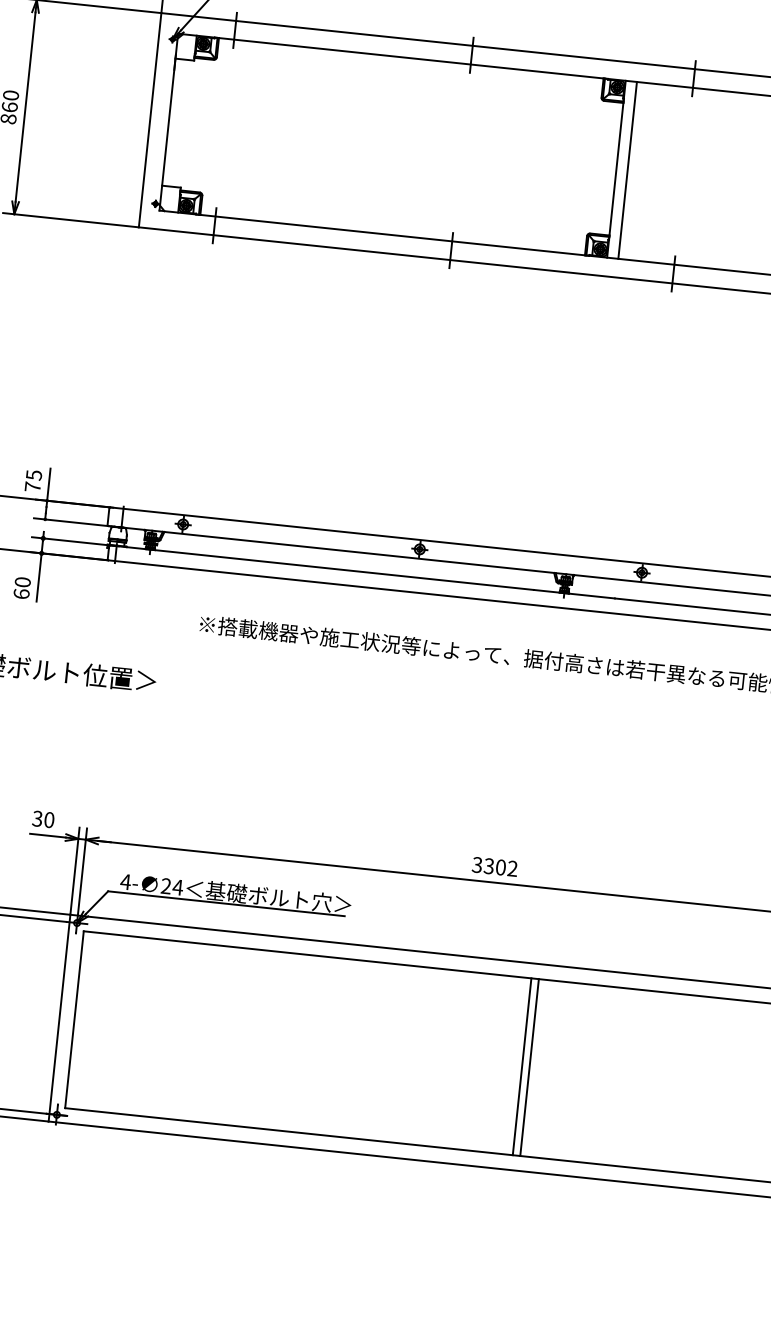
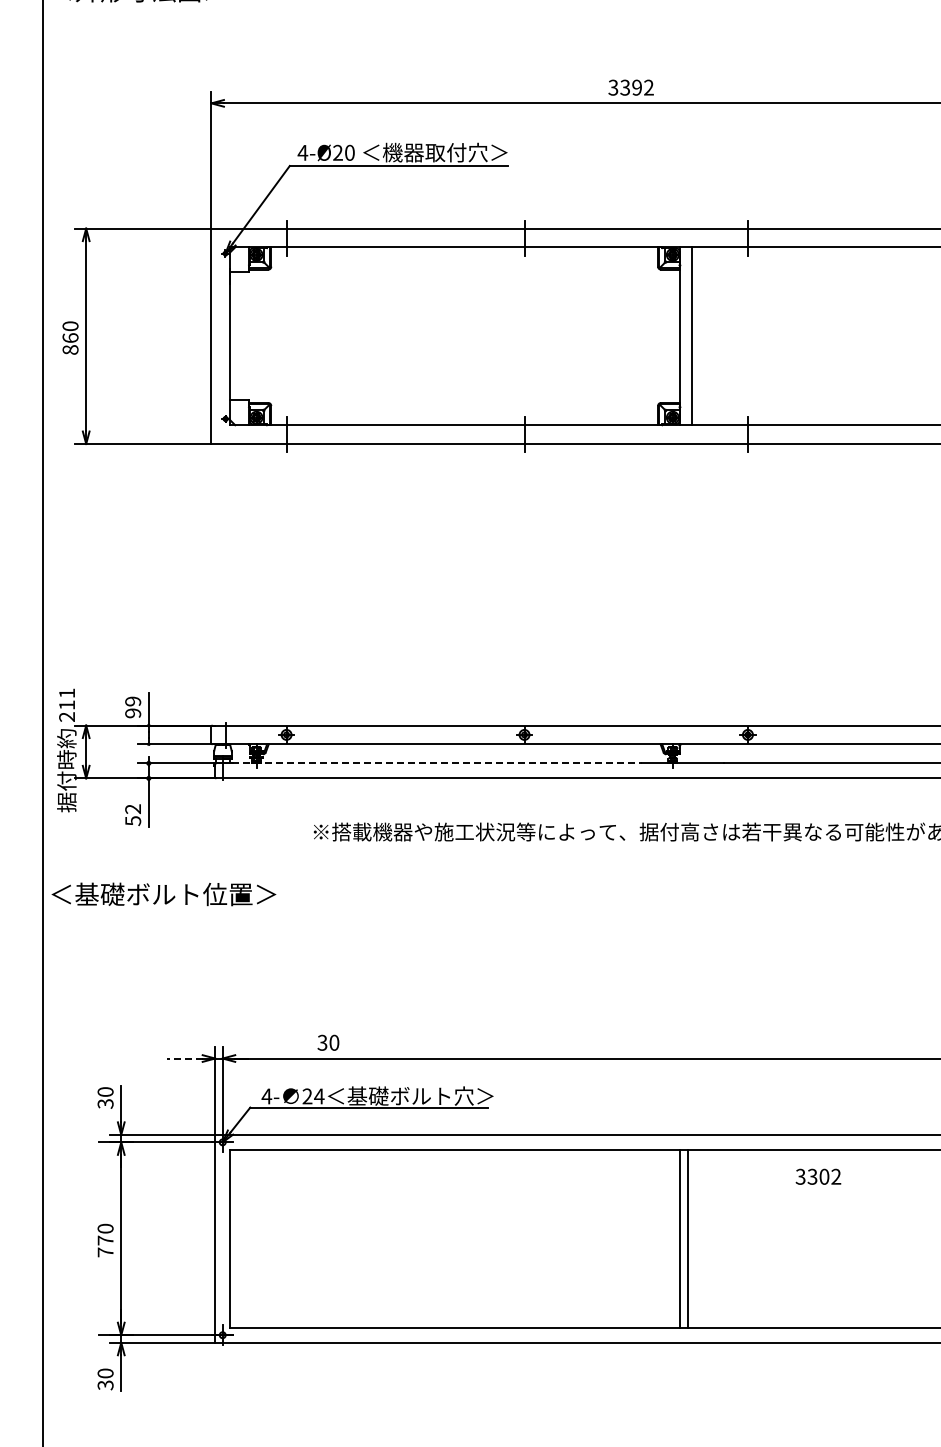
text: (33, 481) -> (133, 707), 75 -> 99
line: (330, 568) -> (437, 763), solid -> dashed
text: (22, 588) -> (133, 815), 60 -> 52
text: (43, 819) -> (328, 1042), moved
line: (47, 835) -> (184, 1058), solid -> dashed
text: (495, 866) -> (818, 1176), moved

